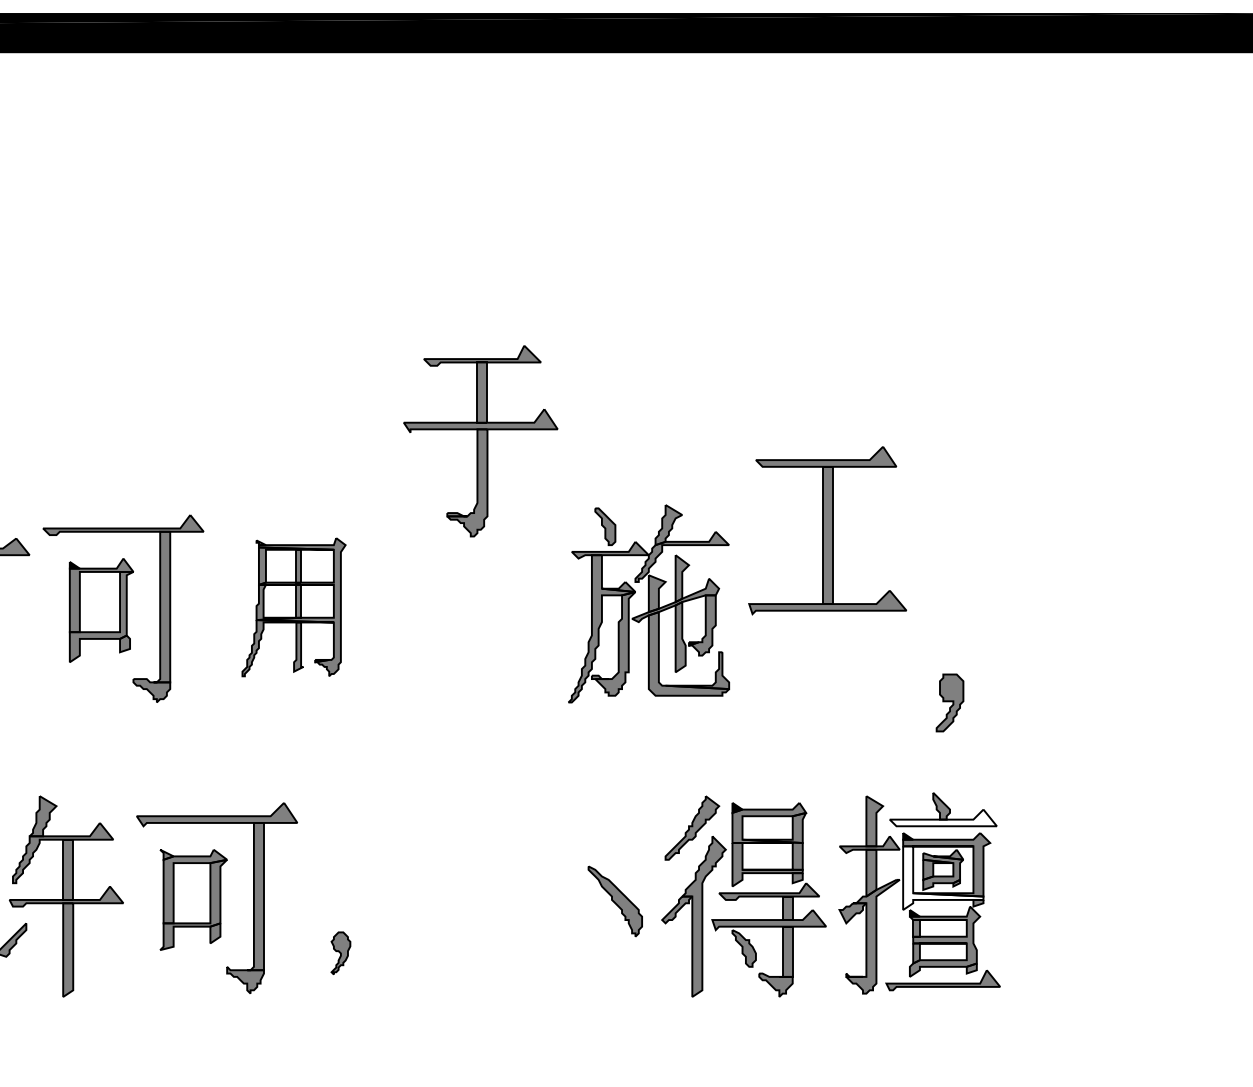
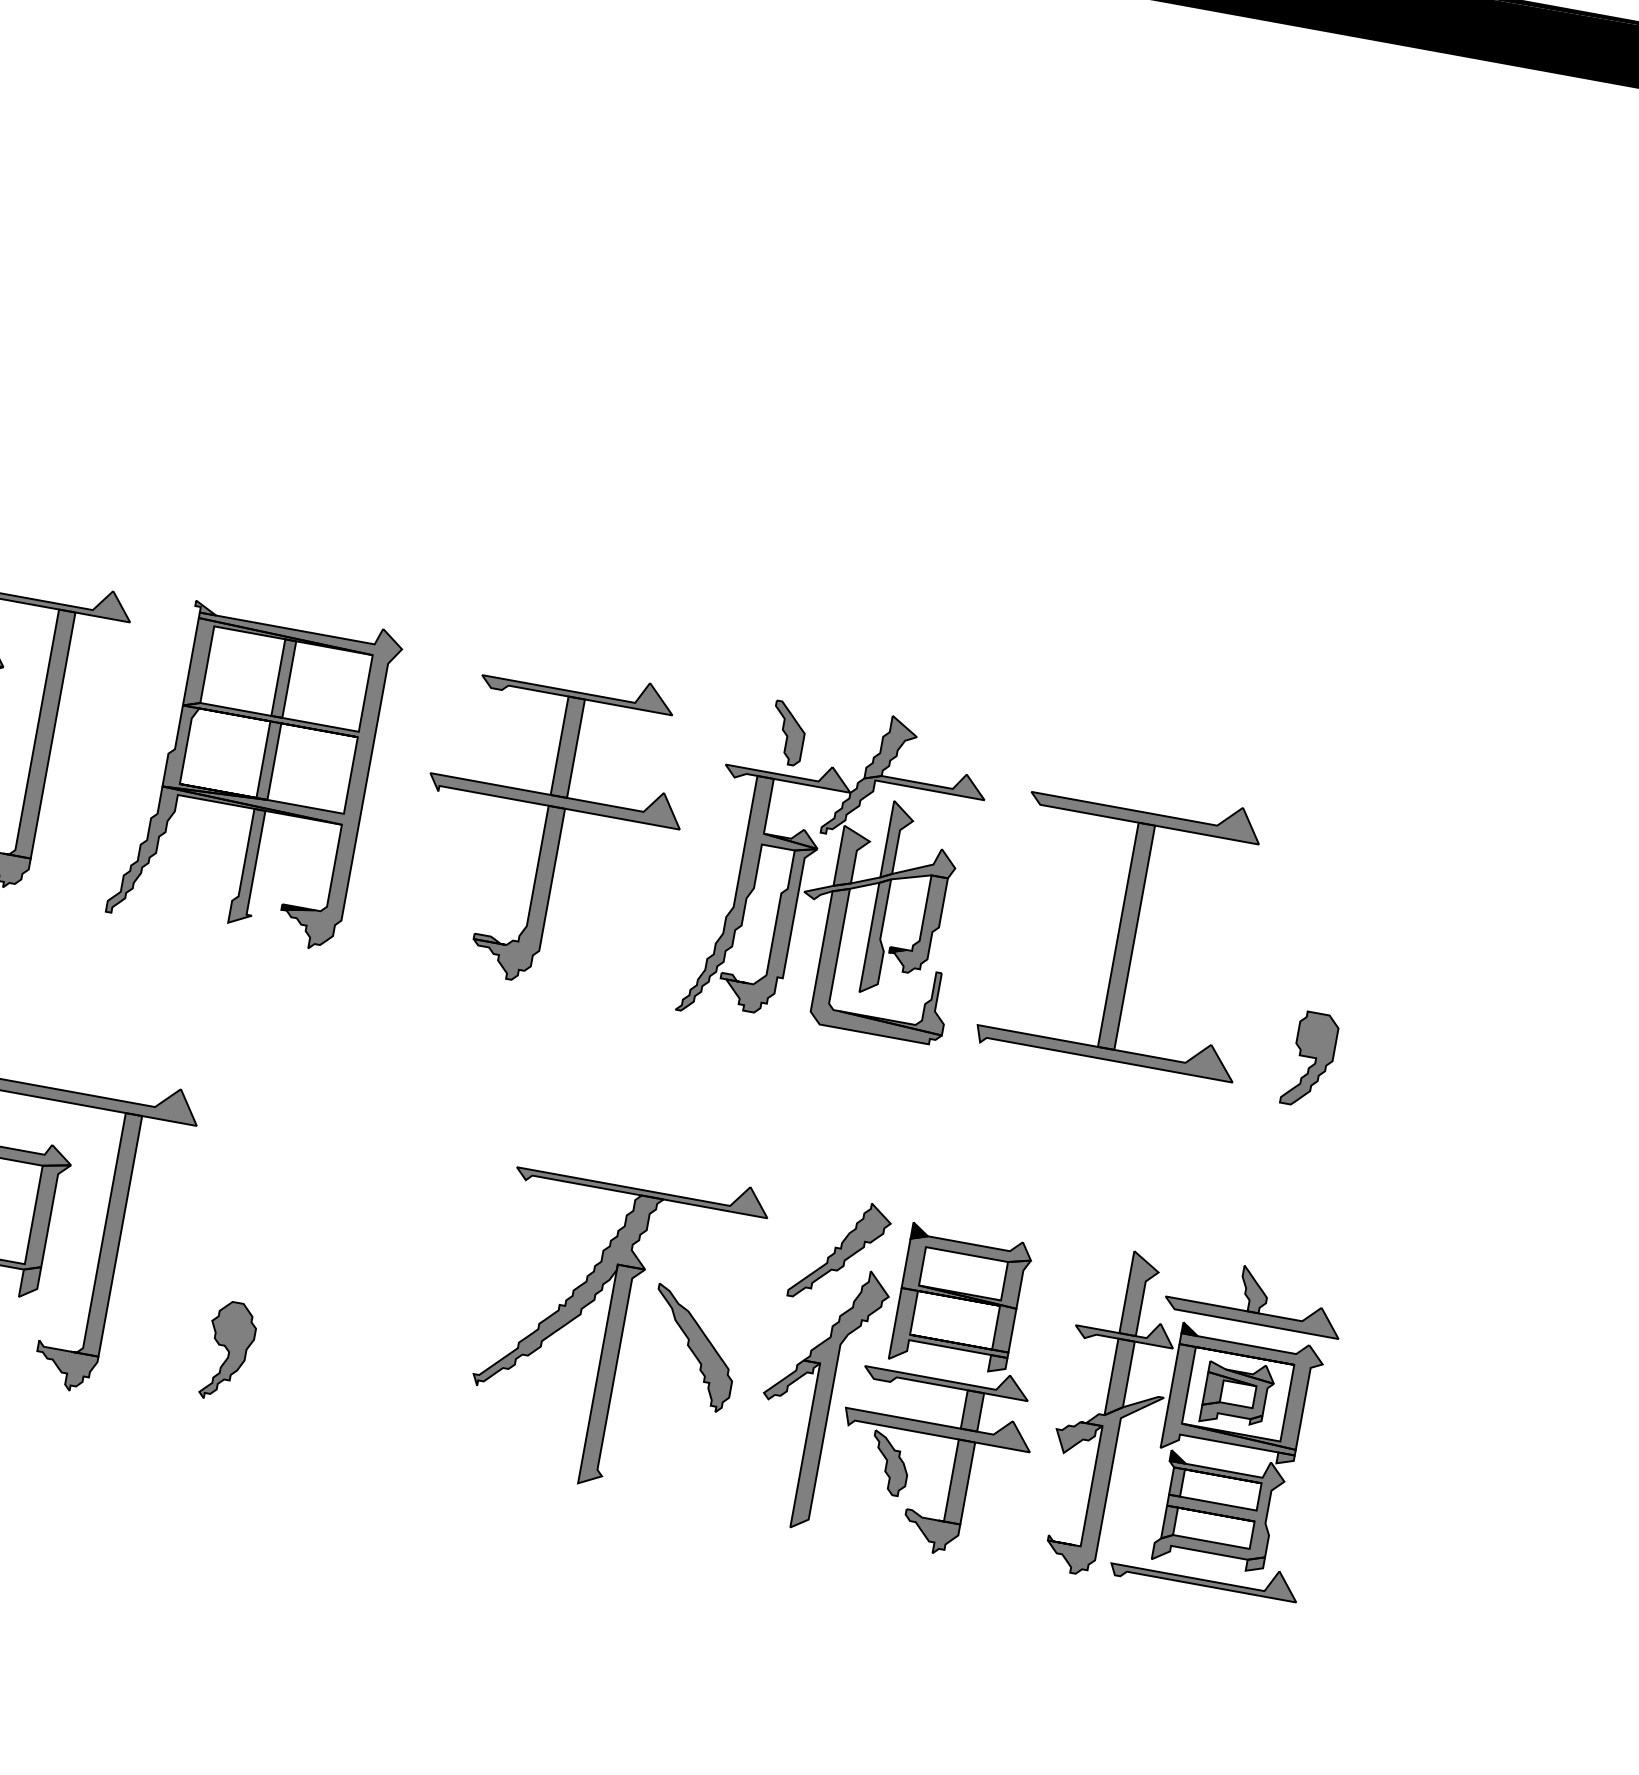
part: (480, 441) -> (550, 826), moved
part: (827, 530) -> (1127, 928), moved
part: (293, 607) -> (254, 772), size x1.43
part: (949, 702) -> (1309, 1059), moved
fill: (942, 817) -> (1252, 1308), added
fill: (943, 877) -> (1236, 1406), added
part: (565, 896) -> (612, 1325), added
part: (340, 953) -> (228, 1352), size x1.43

